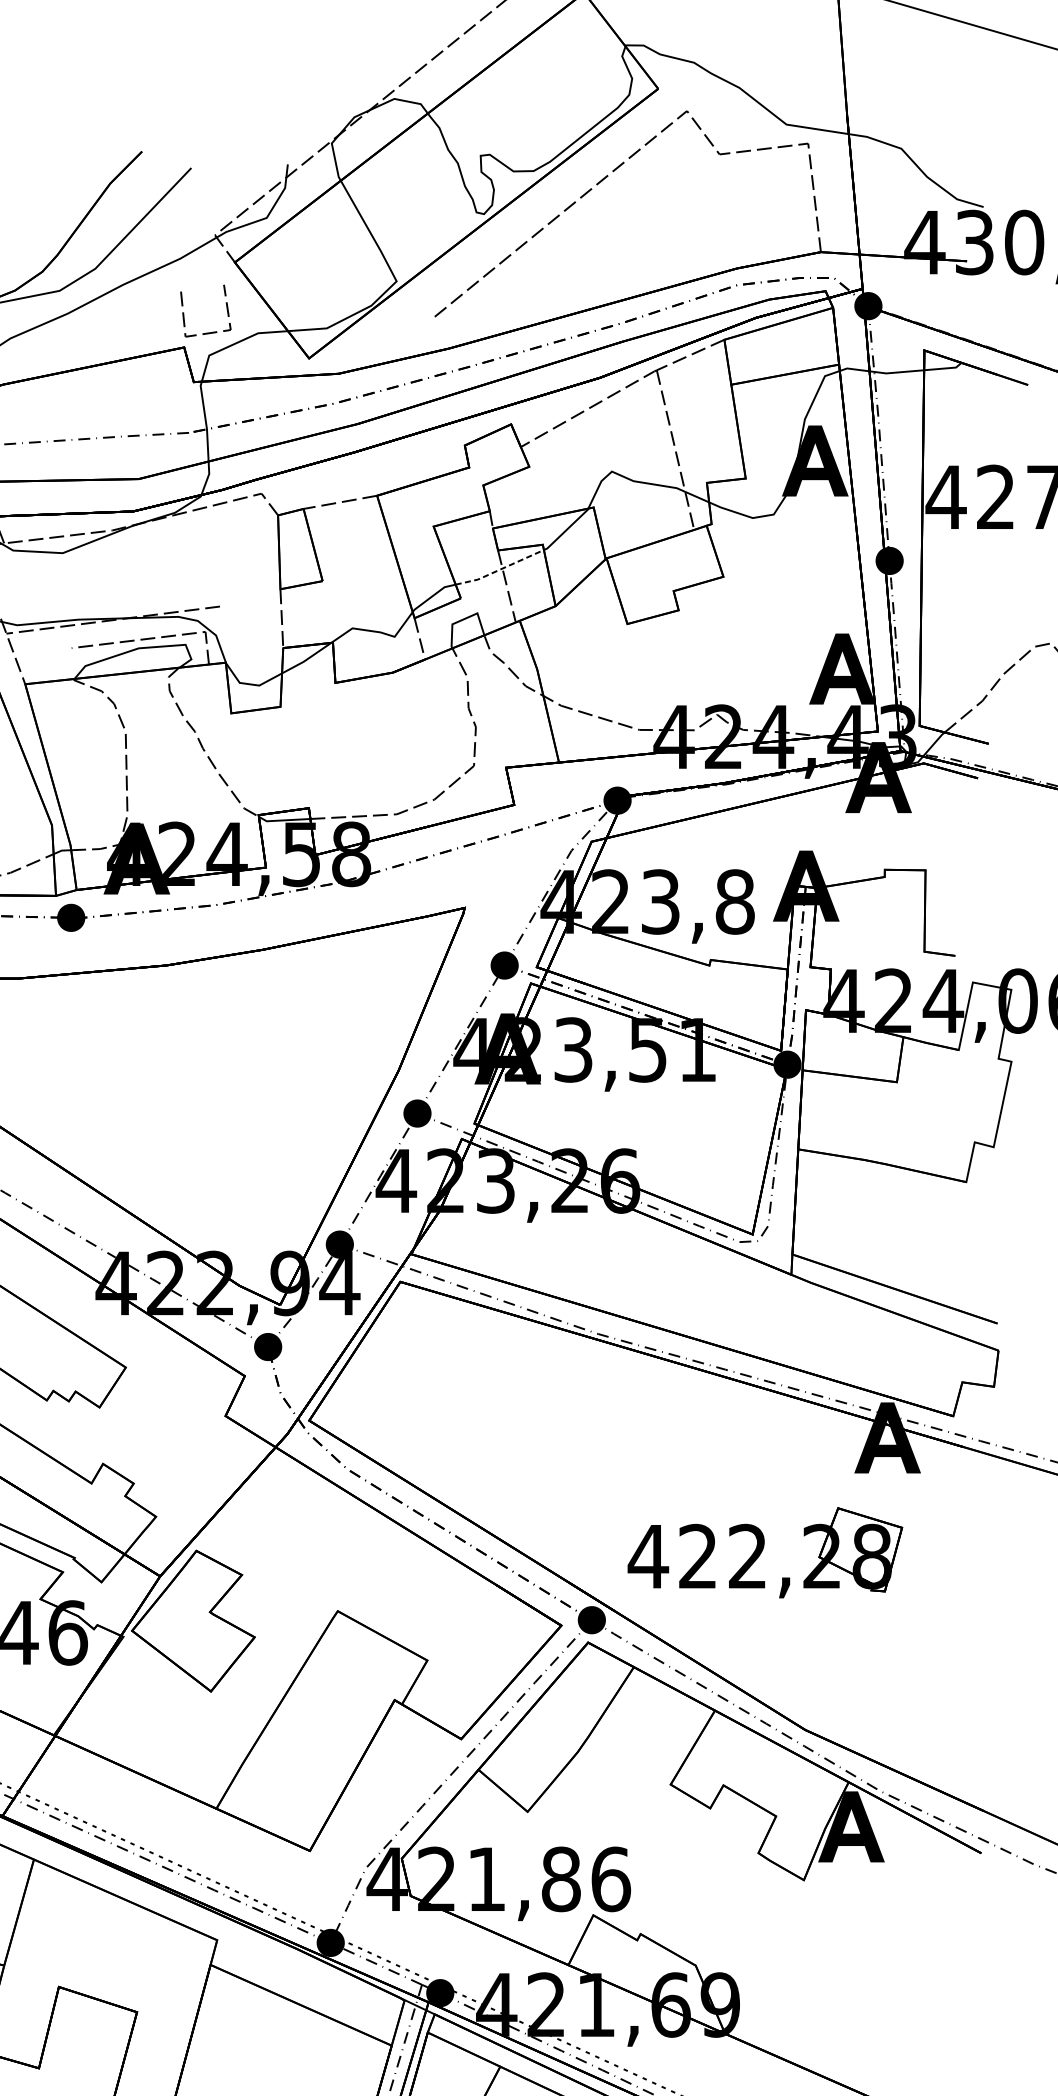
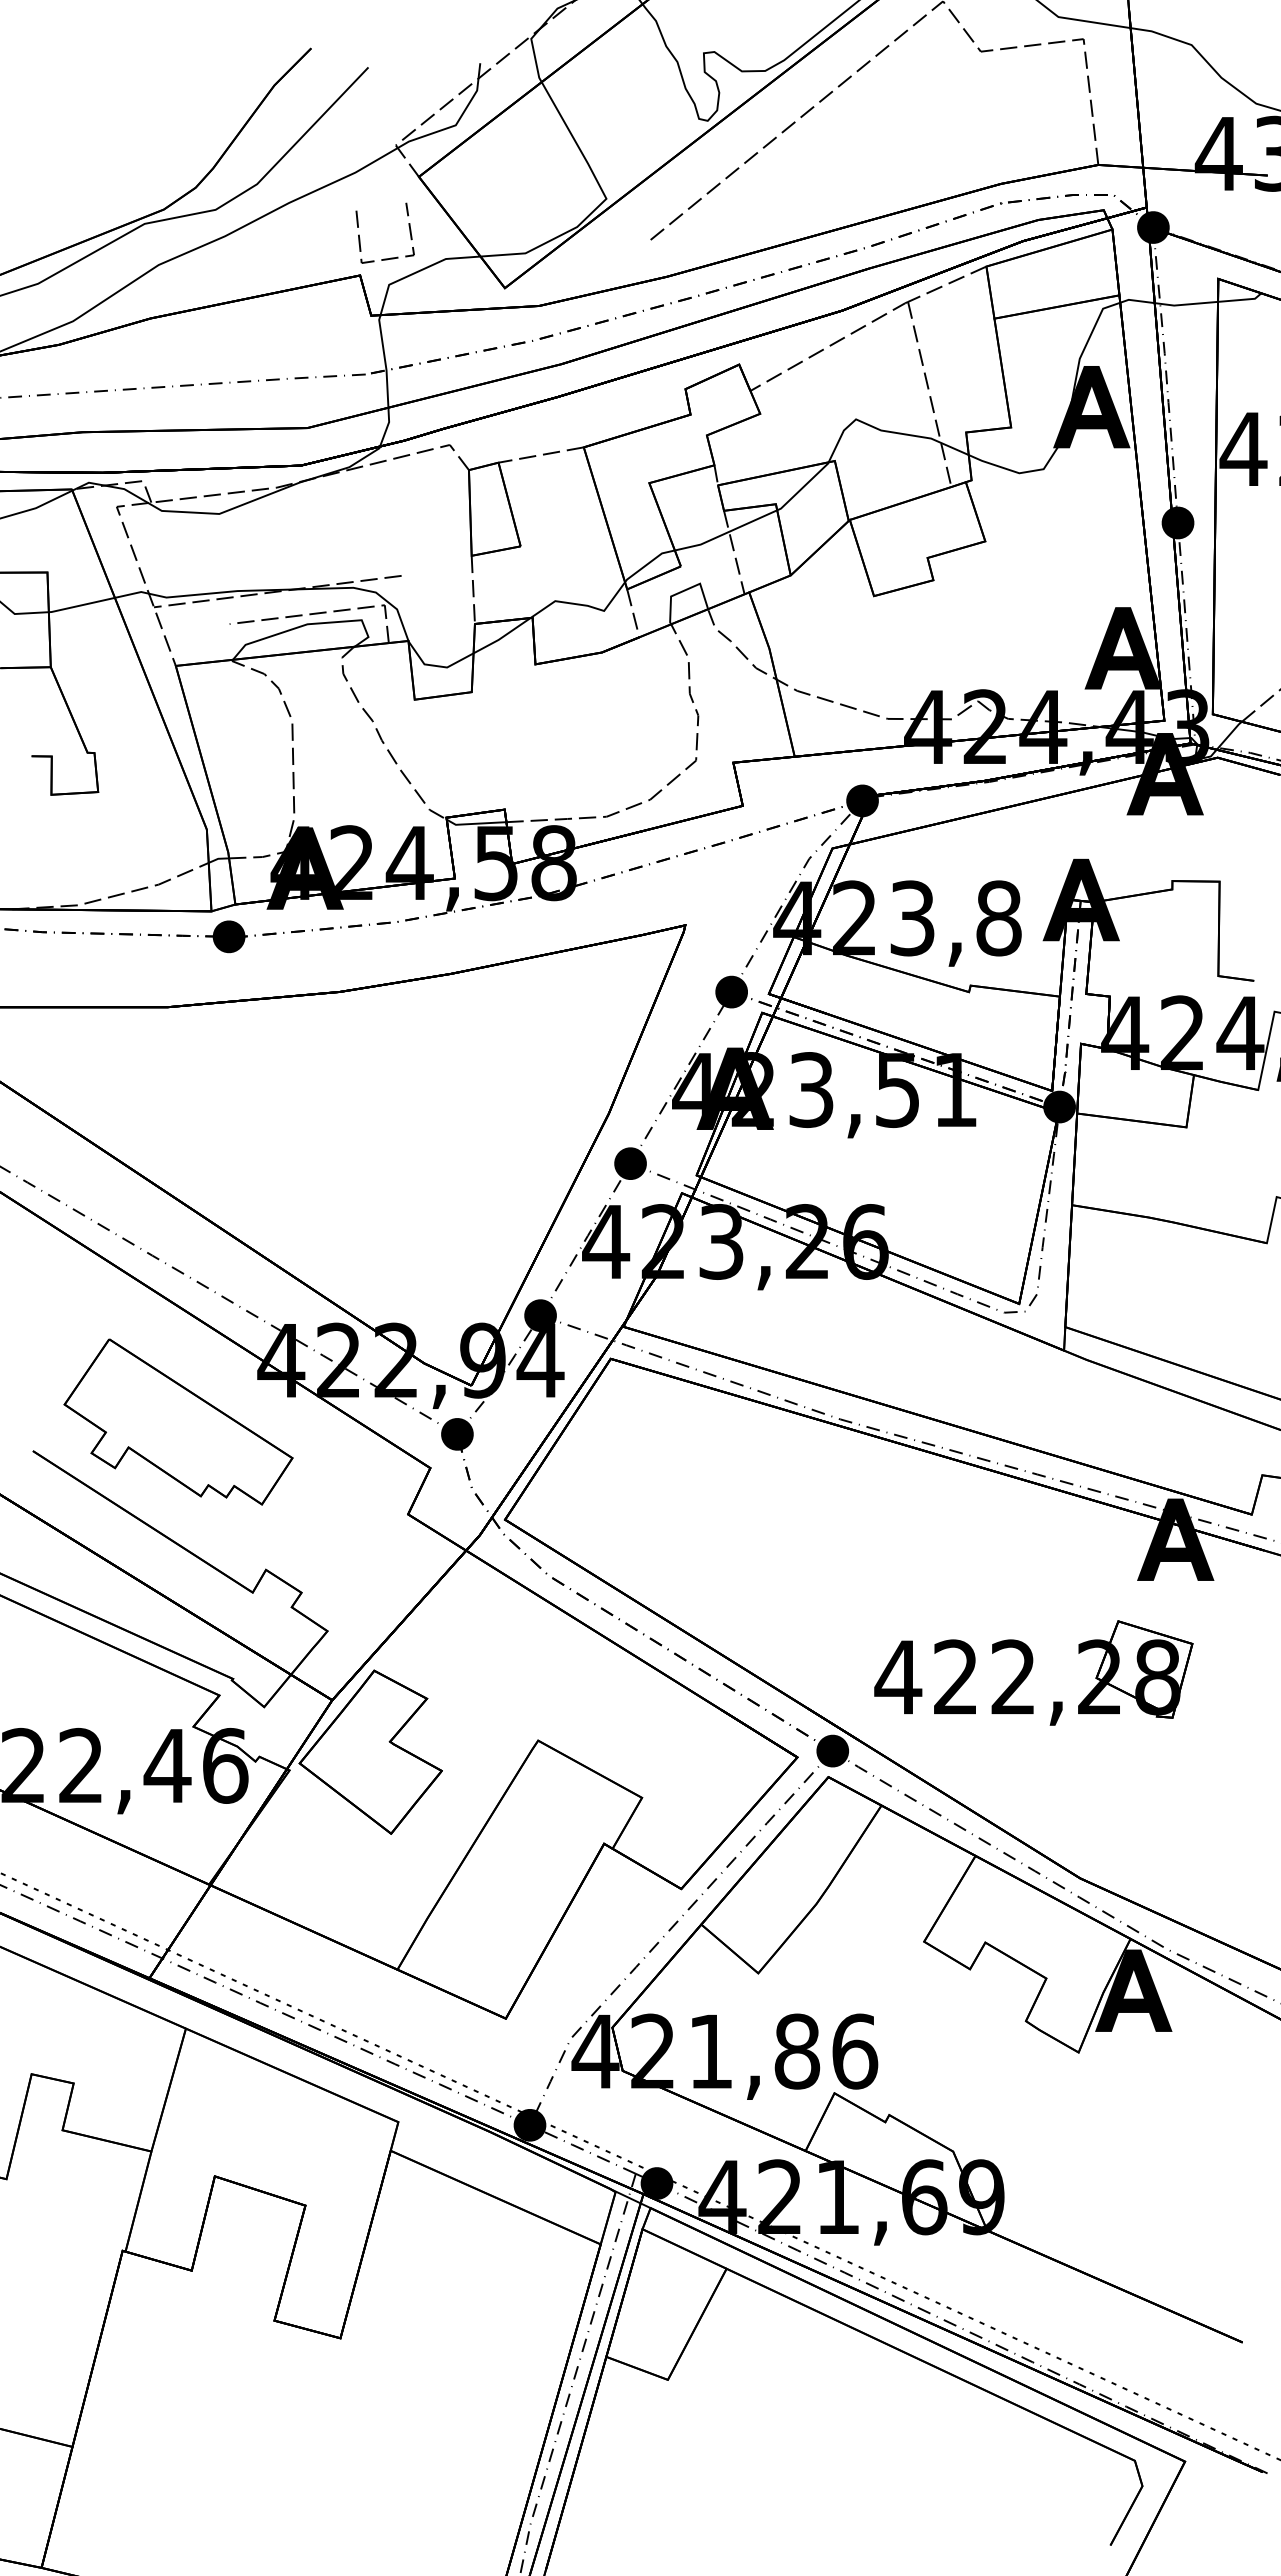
line: (500, 570) -> (726, 533), dashed -> solid

